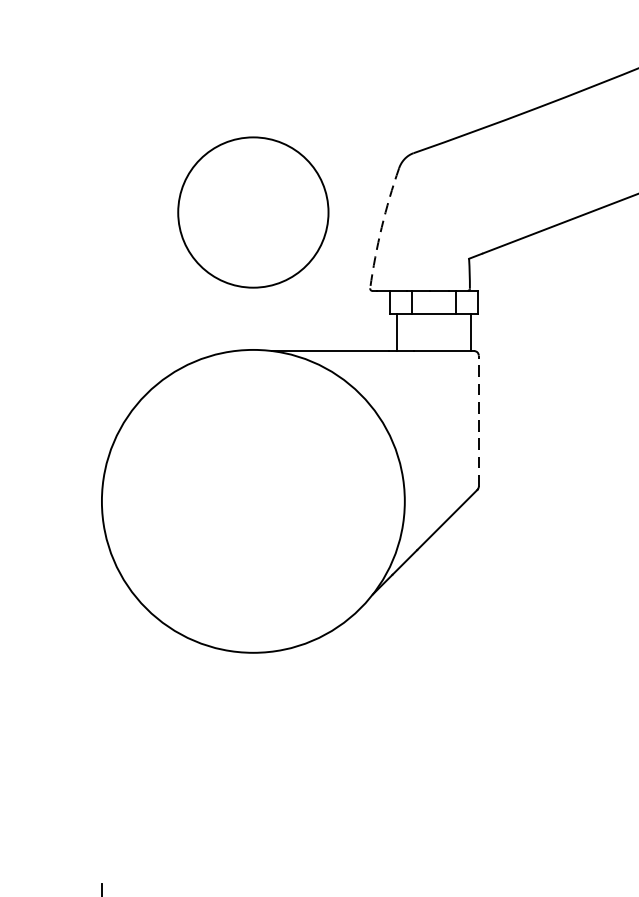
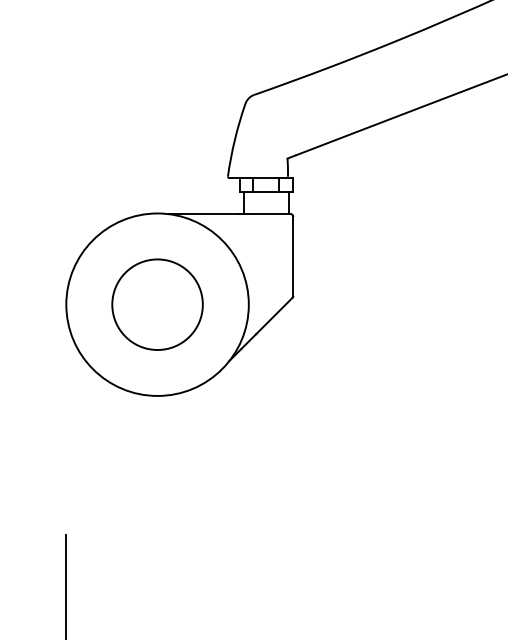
circle: (253, 212) -> (157, 304), moved
arc: (381, 227) -> (234, 139), dashed -> solid
line: (478, 419) -> (293, 255), dashed -> solid

